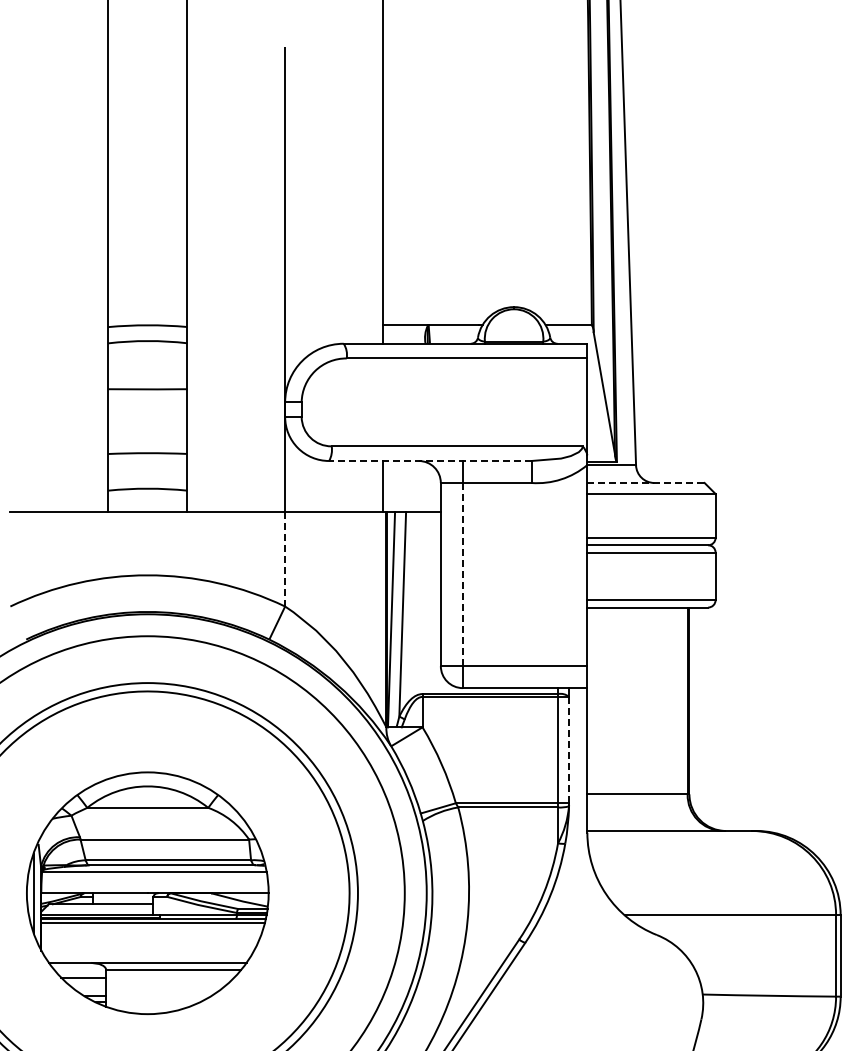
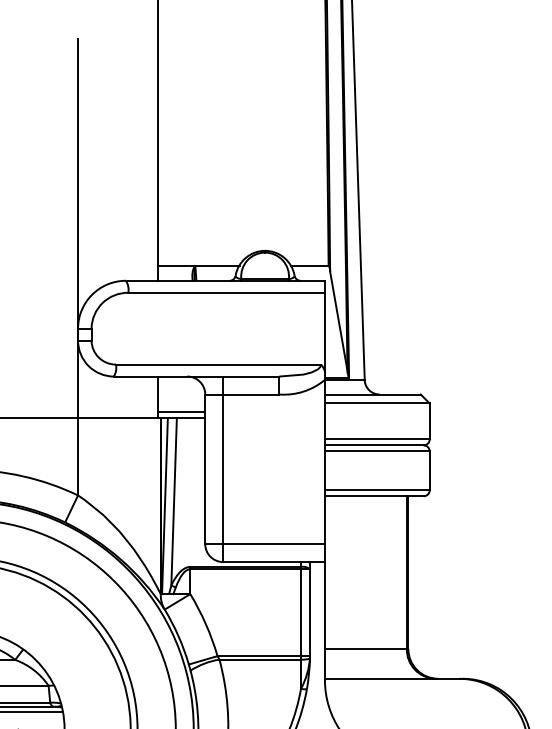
line: (429, 461) -> (195, 376), dashed -> solid
line: (645, 482) -> (372, 394), dashed -> solid
line: (411, 504) -> (181, 412), added
line: (285, 559) -> (78, 457), dashed -> solid
line: (462, 574) -> (222, 469), dashed -> solid
line: (569, 750) -> (310, 613), dashed -> solid

